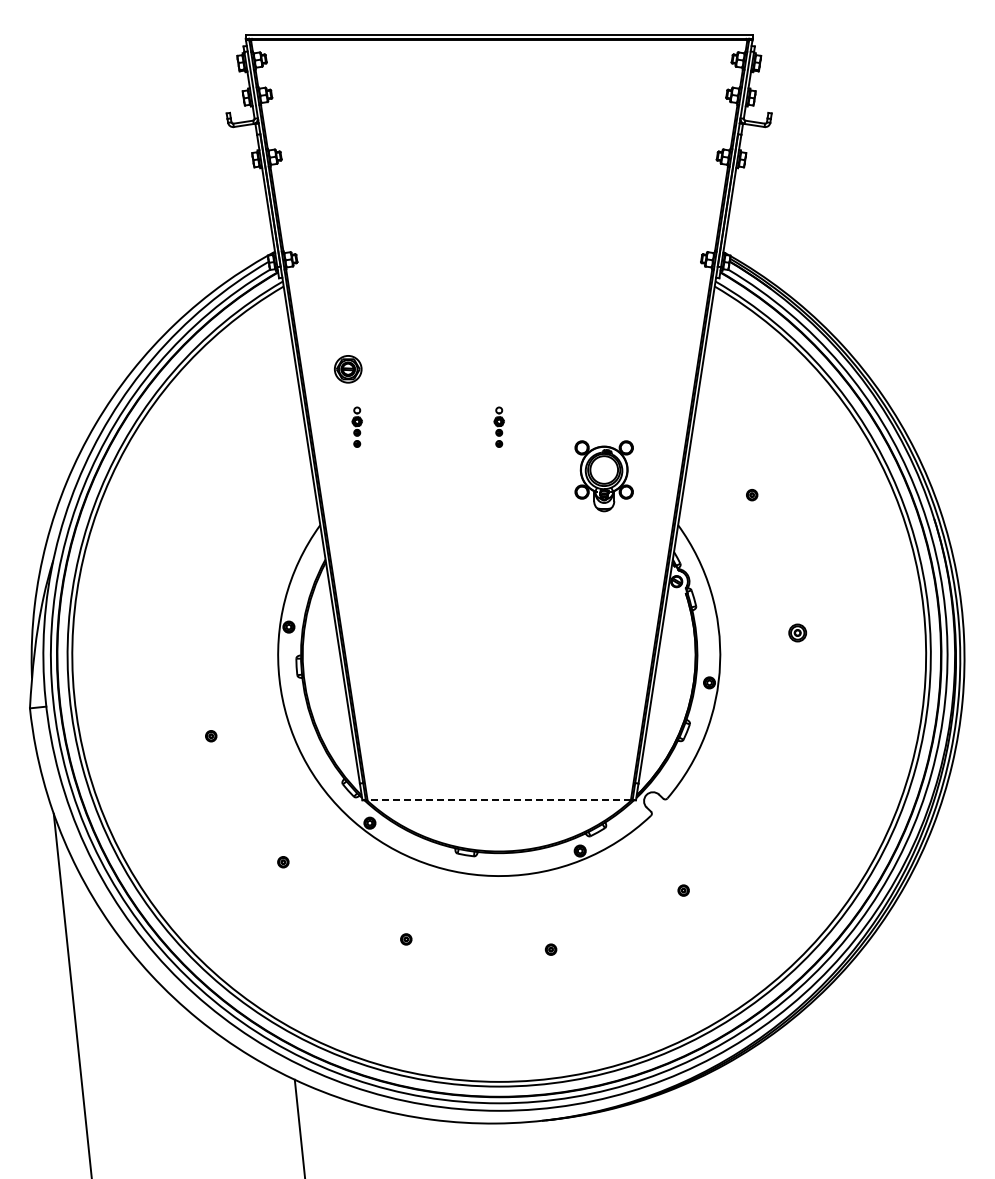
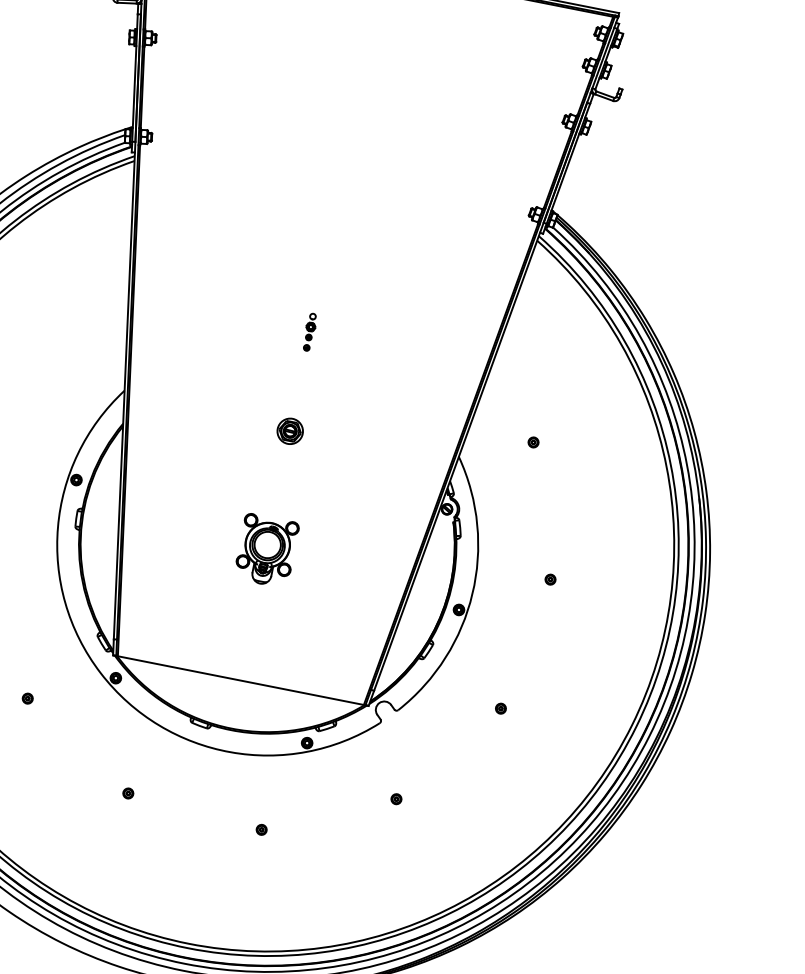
part: (348, 369) -> (290, 431), moved
part: (356, 426) -> (176, 305), removed
part: (603, 476) -> (265, 550), moved
part: (797, 632) -> (550, 579), size x0.62
part: (772, 775) -> (500, 708), added
line: (499, 800) -> (241, 680), dashed -> solid

